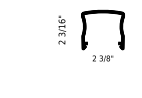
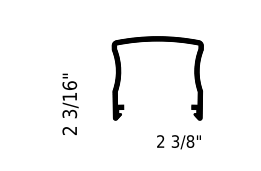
text: (61, 29) -> (68, 103), moved
text: (102, 58) -> (178, 141), moved

